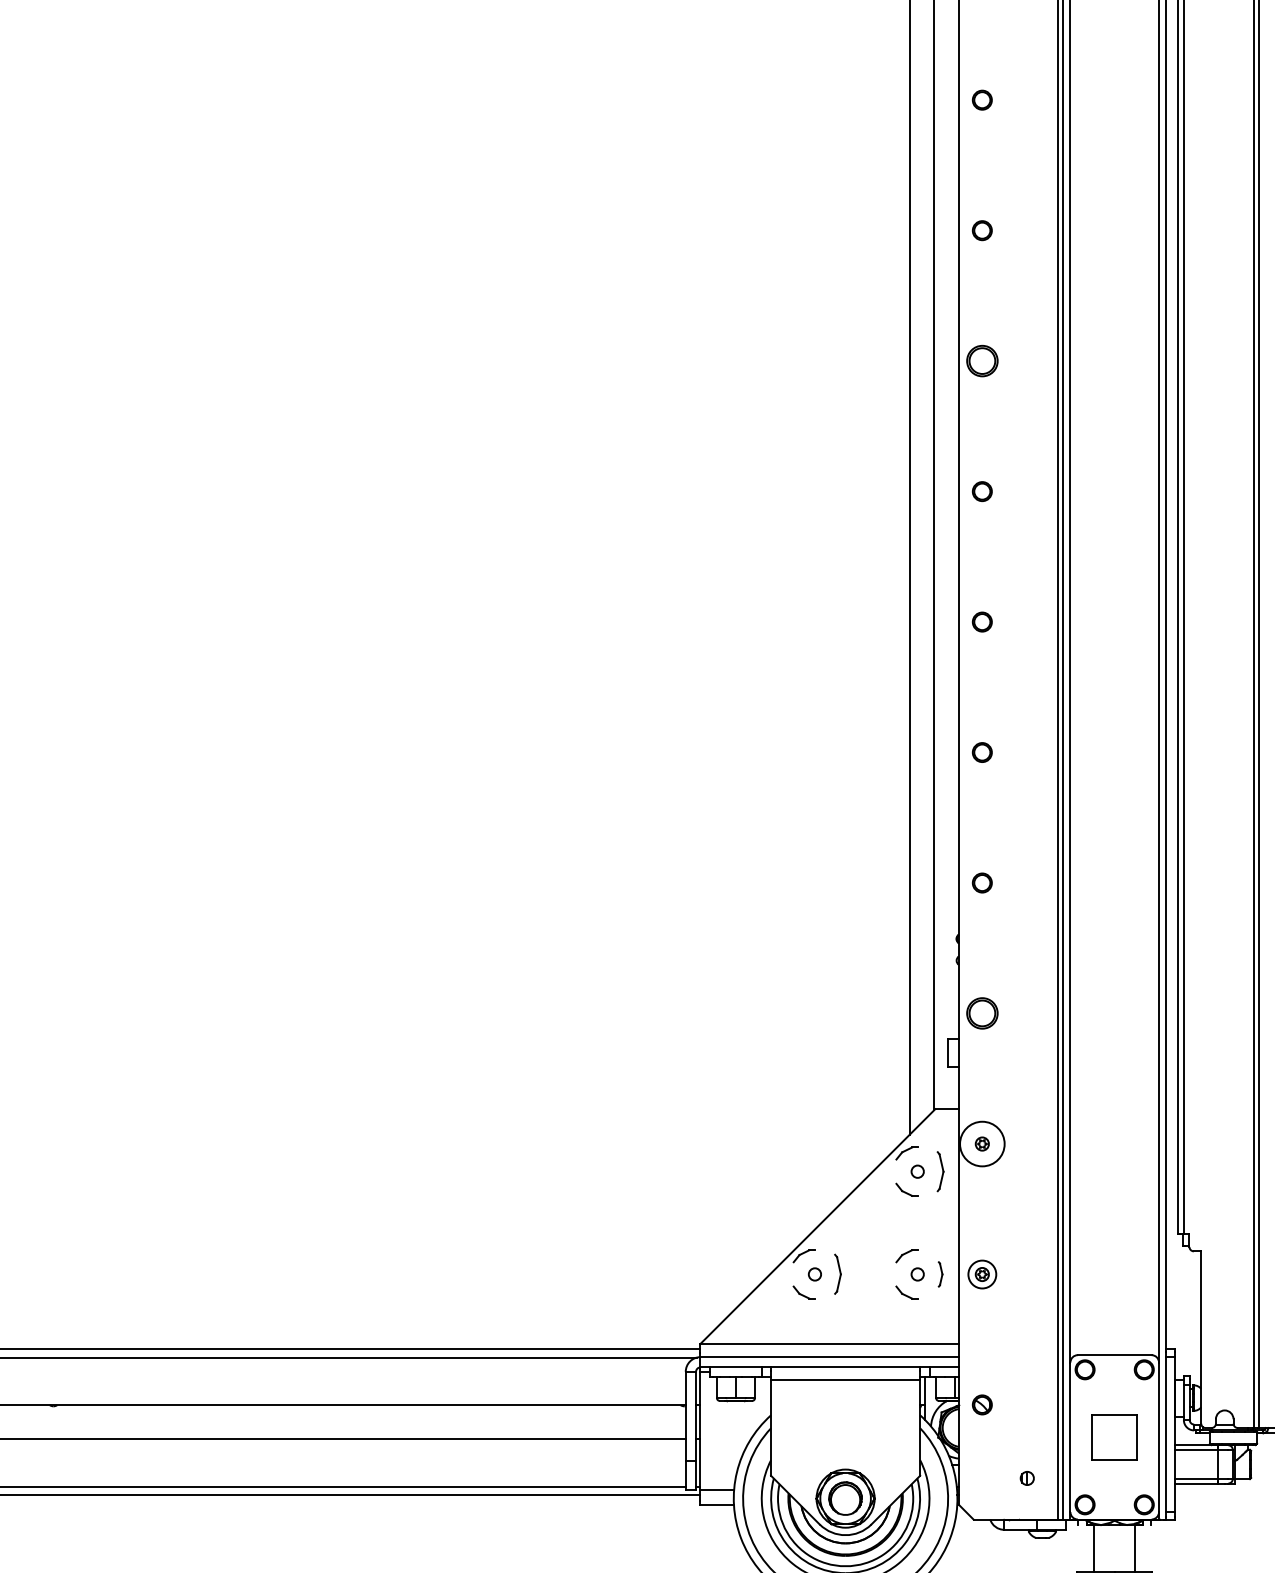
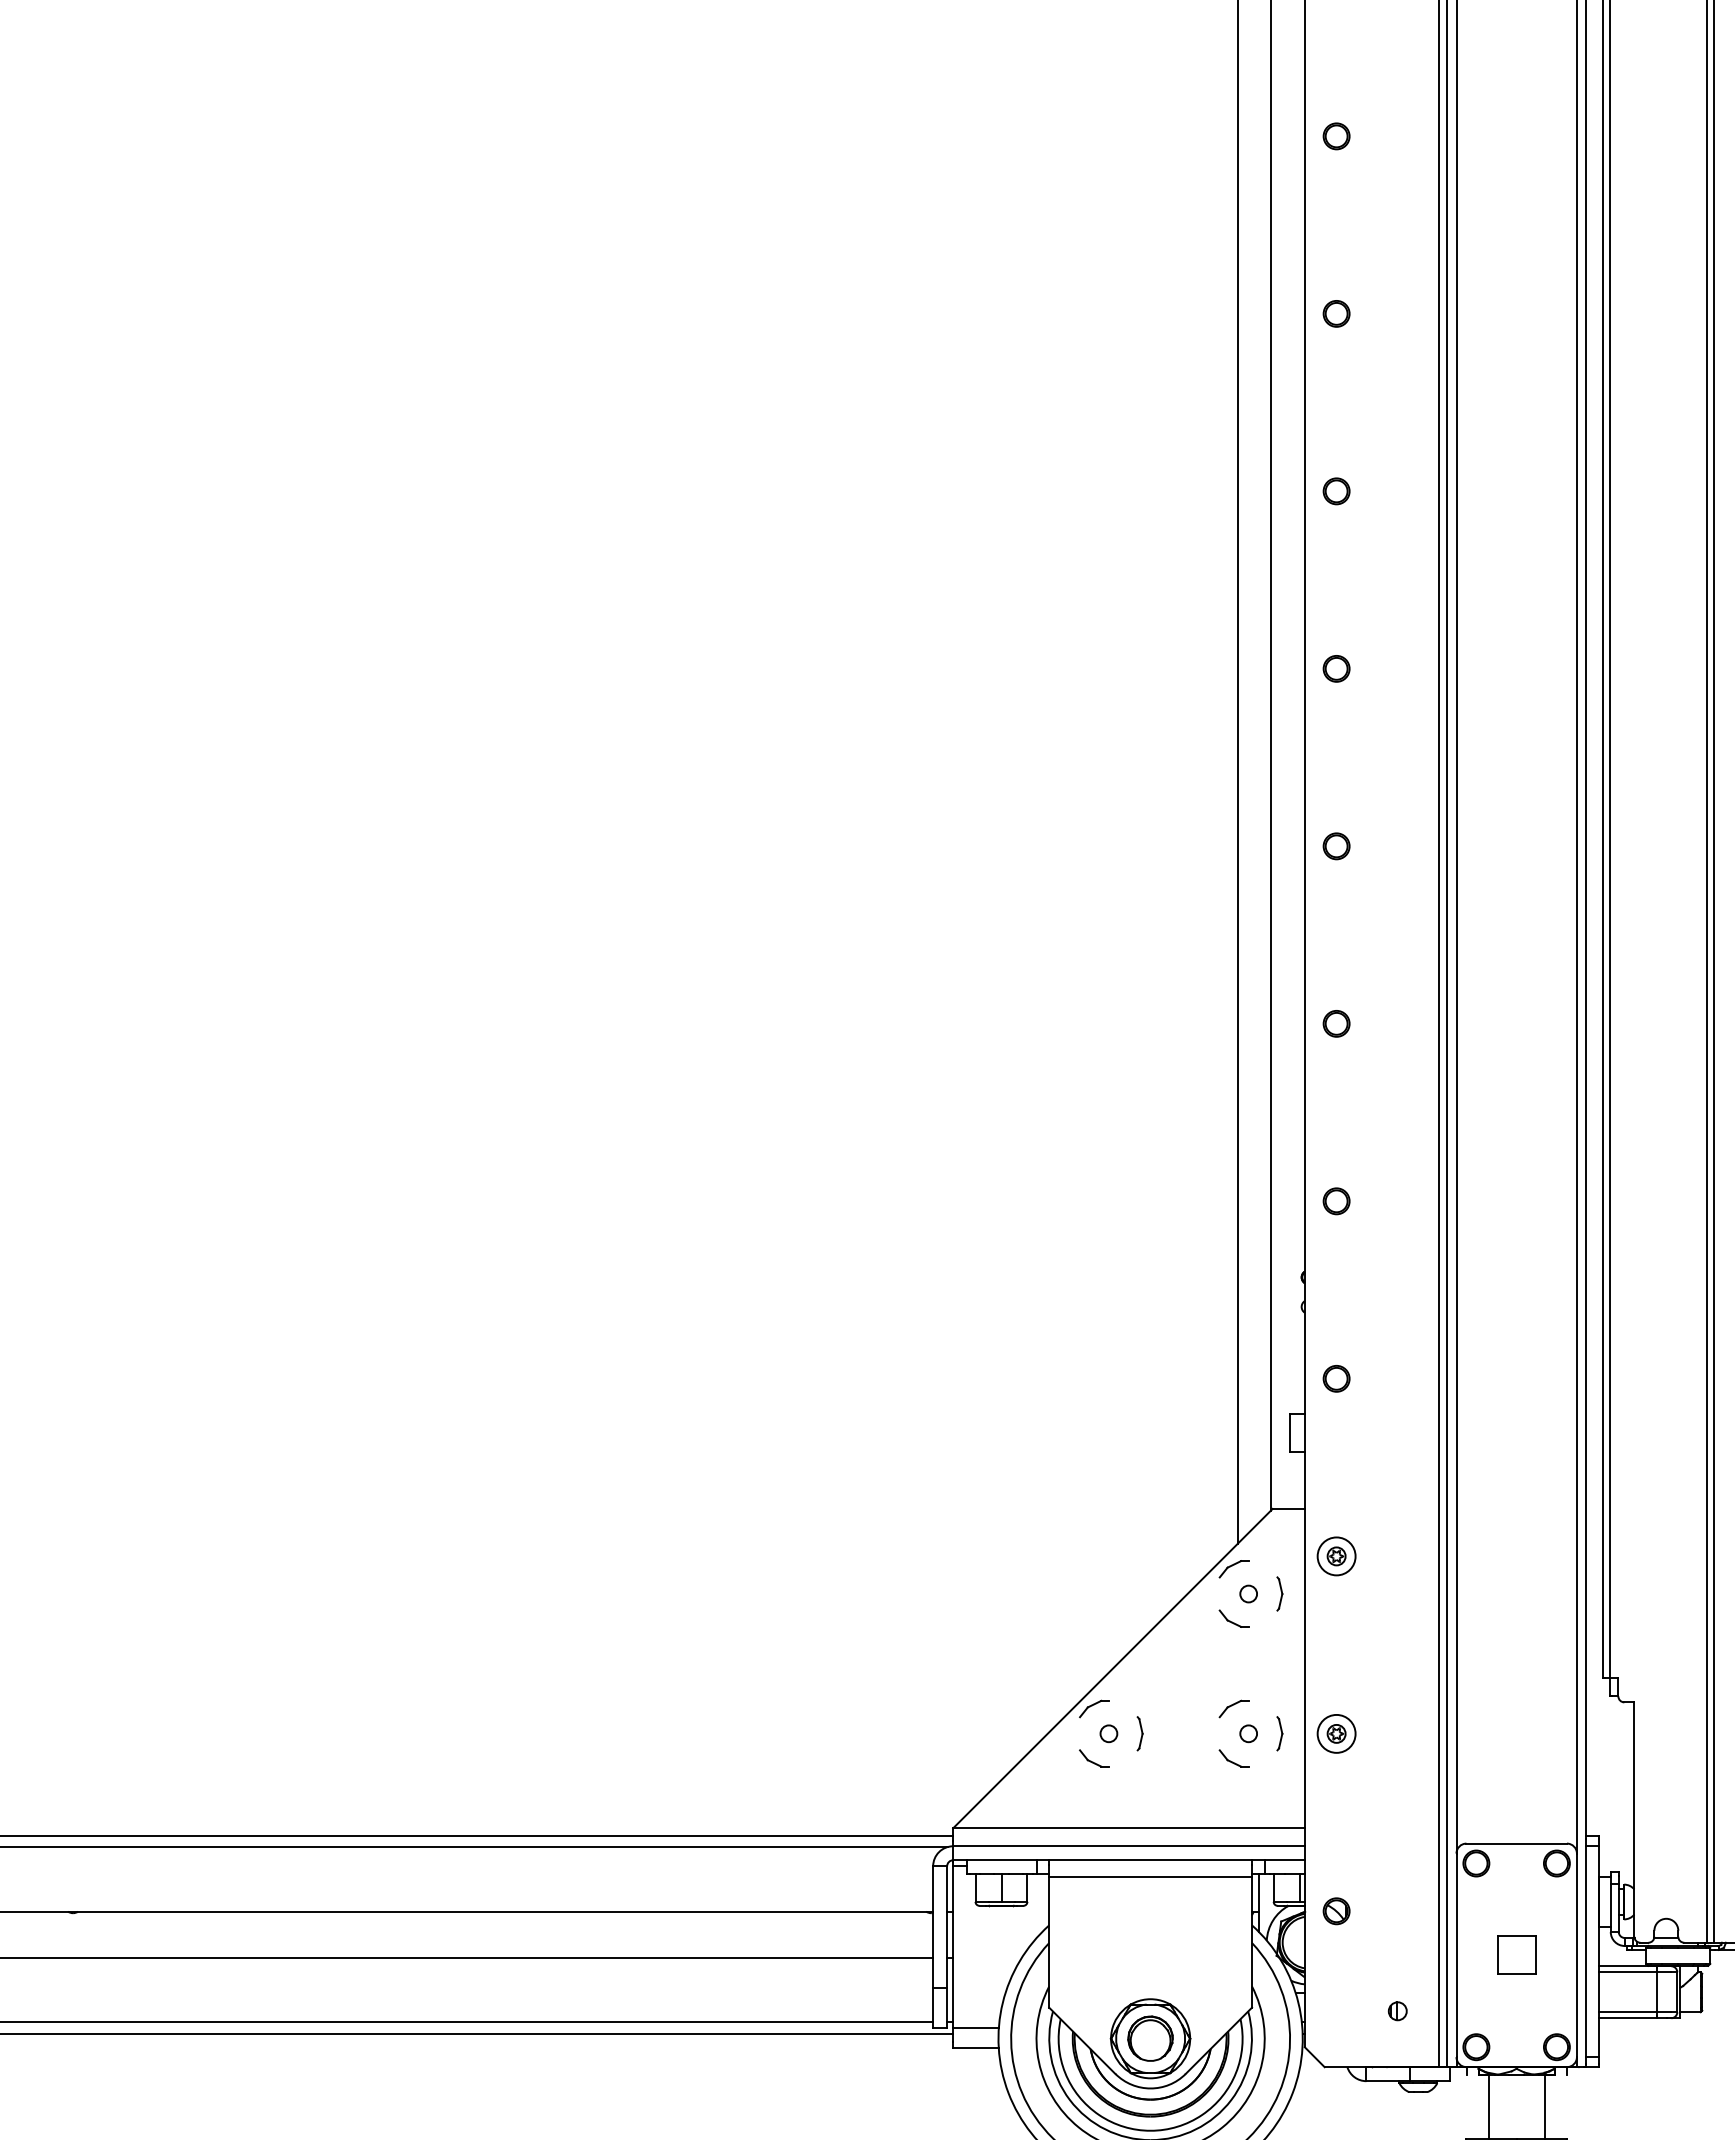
part: (982, 361) -> (1336, 491), size x0.62
part: (982, 1013) -> (1336, 1378), size x0.62
circle: (982, 1144) -> (1336, 1556), size x0.62
part: (940, 1171) -> (1279, 1593), size x0.62
part: (837, 1274) -> (1139, 1733), size x0.62
part: (1114, 1436) -> (1516, 1954), size x0.62

